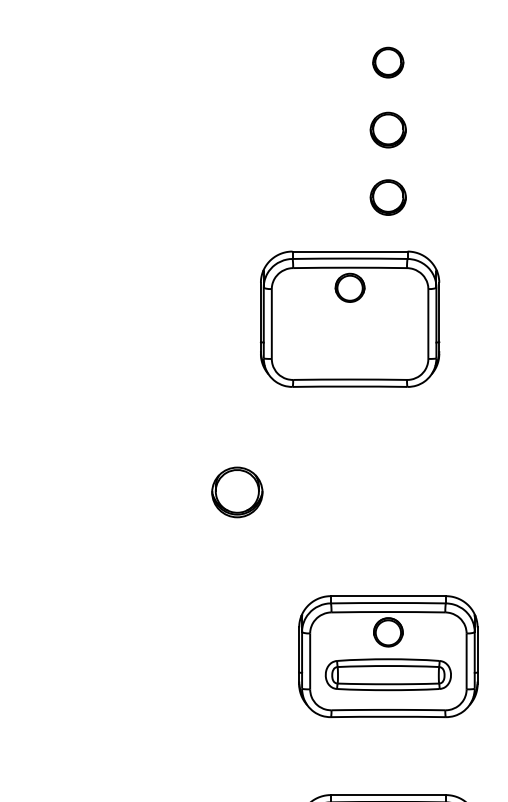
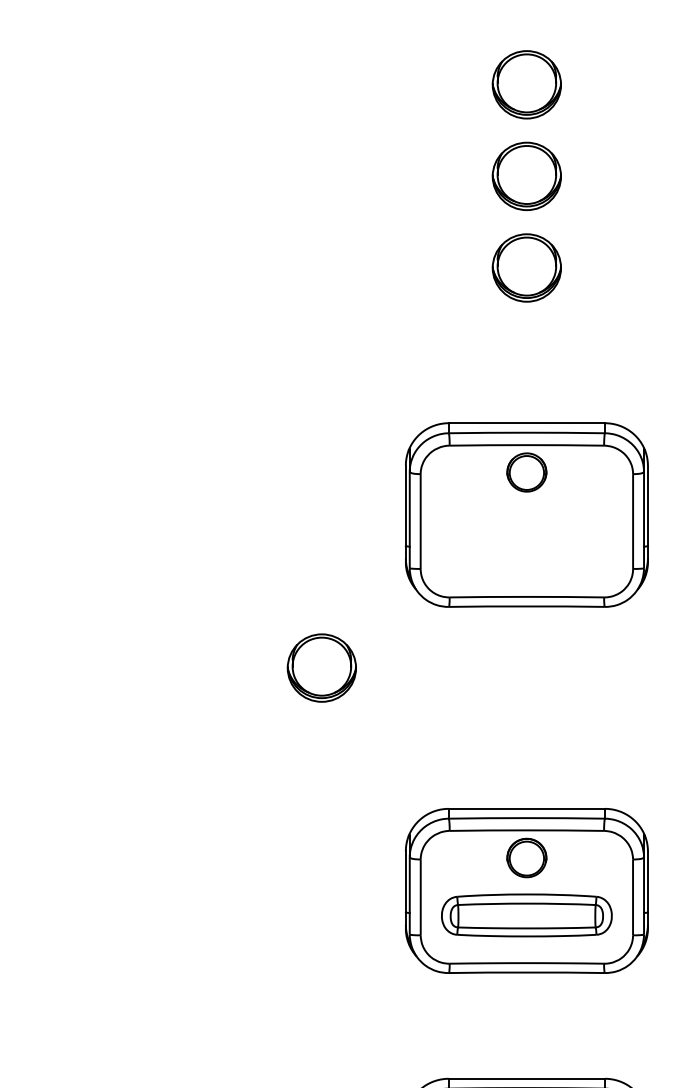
part: (388, 62) -> (526, 84), size x1.67
part: (388, 130) -> (526, 176), size x1.43
part: (388, 197) -> (526, 267), size x1.43
part: (349, 318) -> (526, 514), moved

